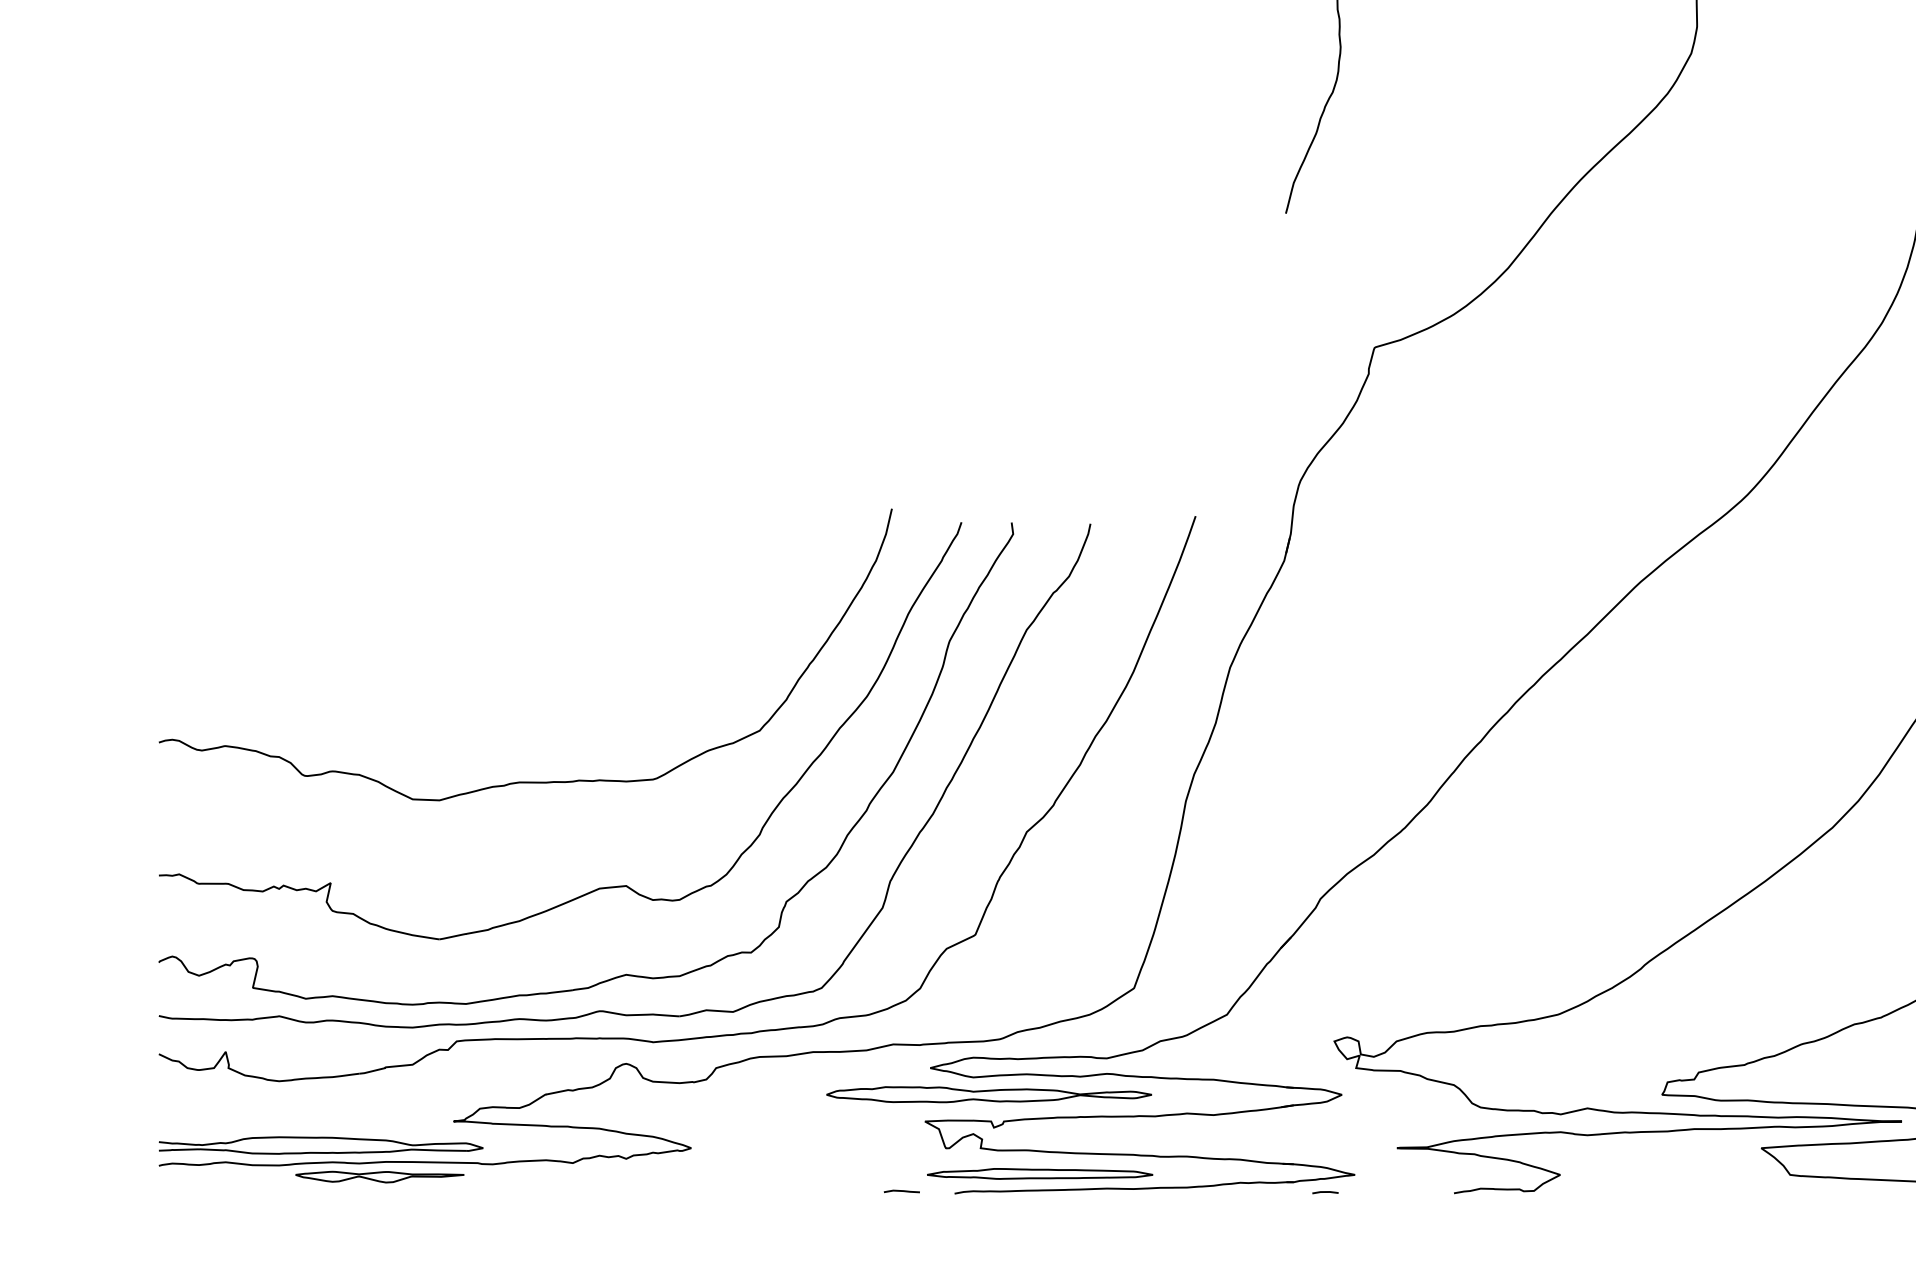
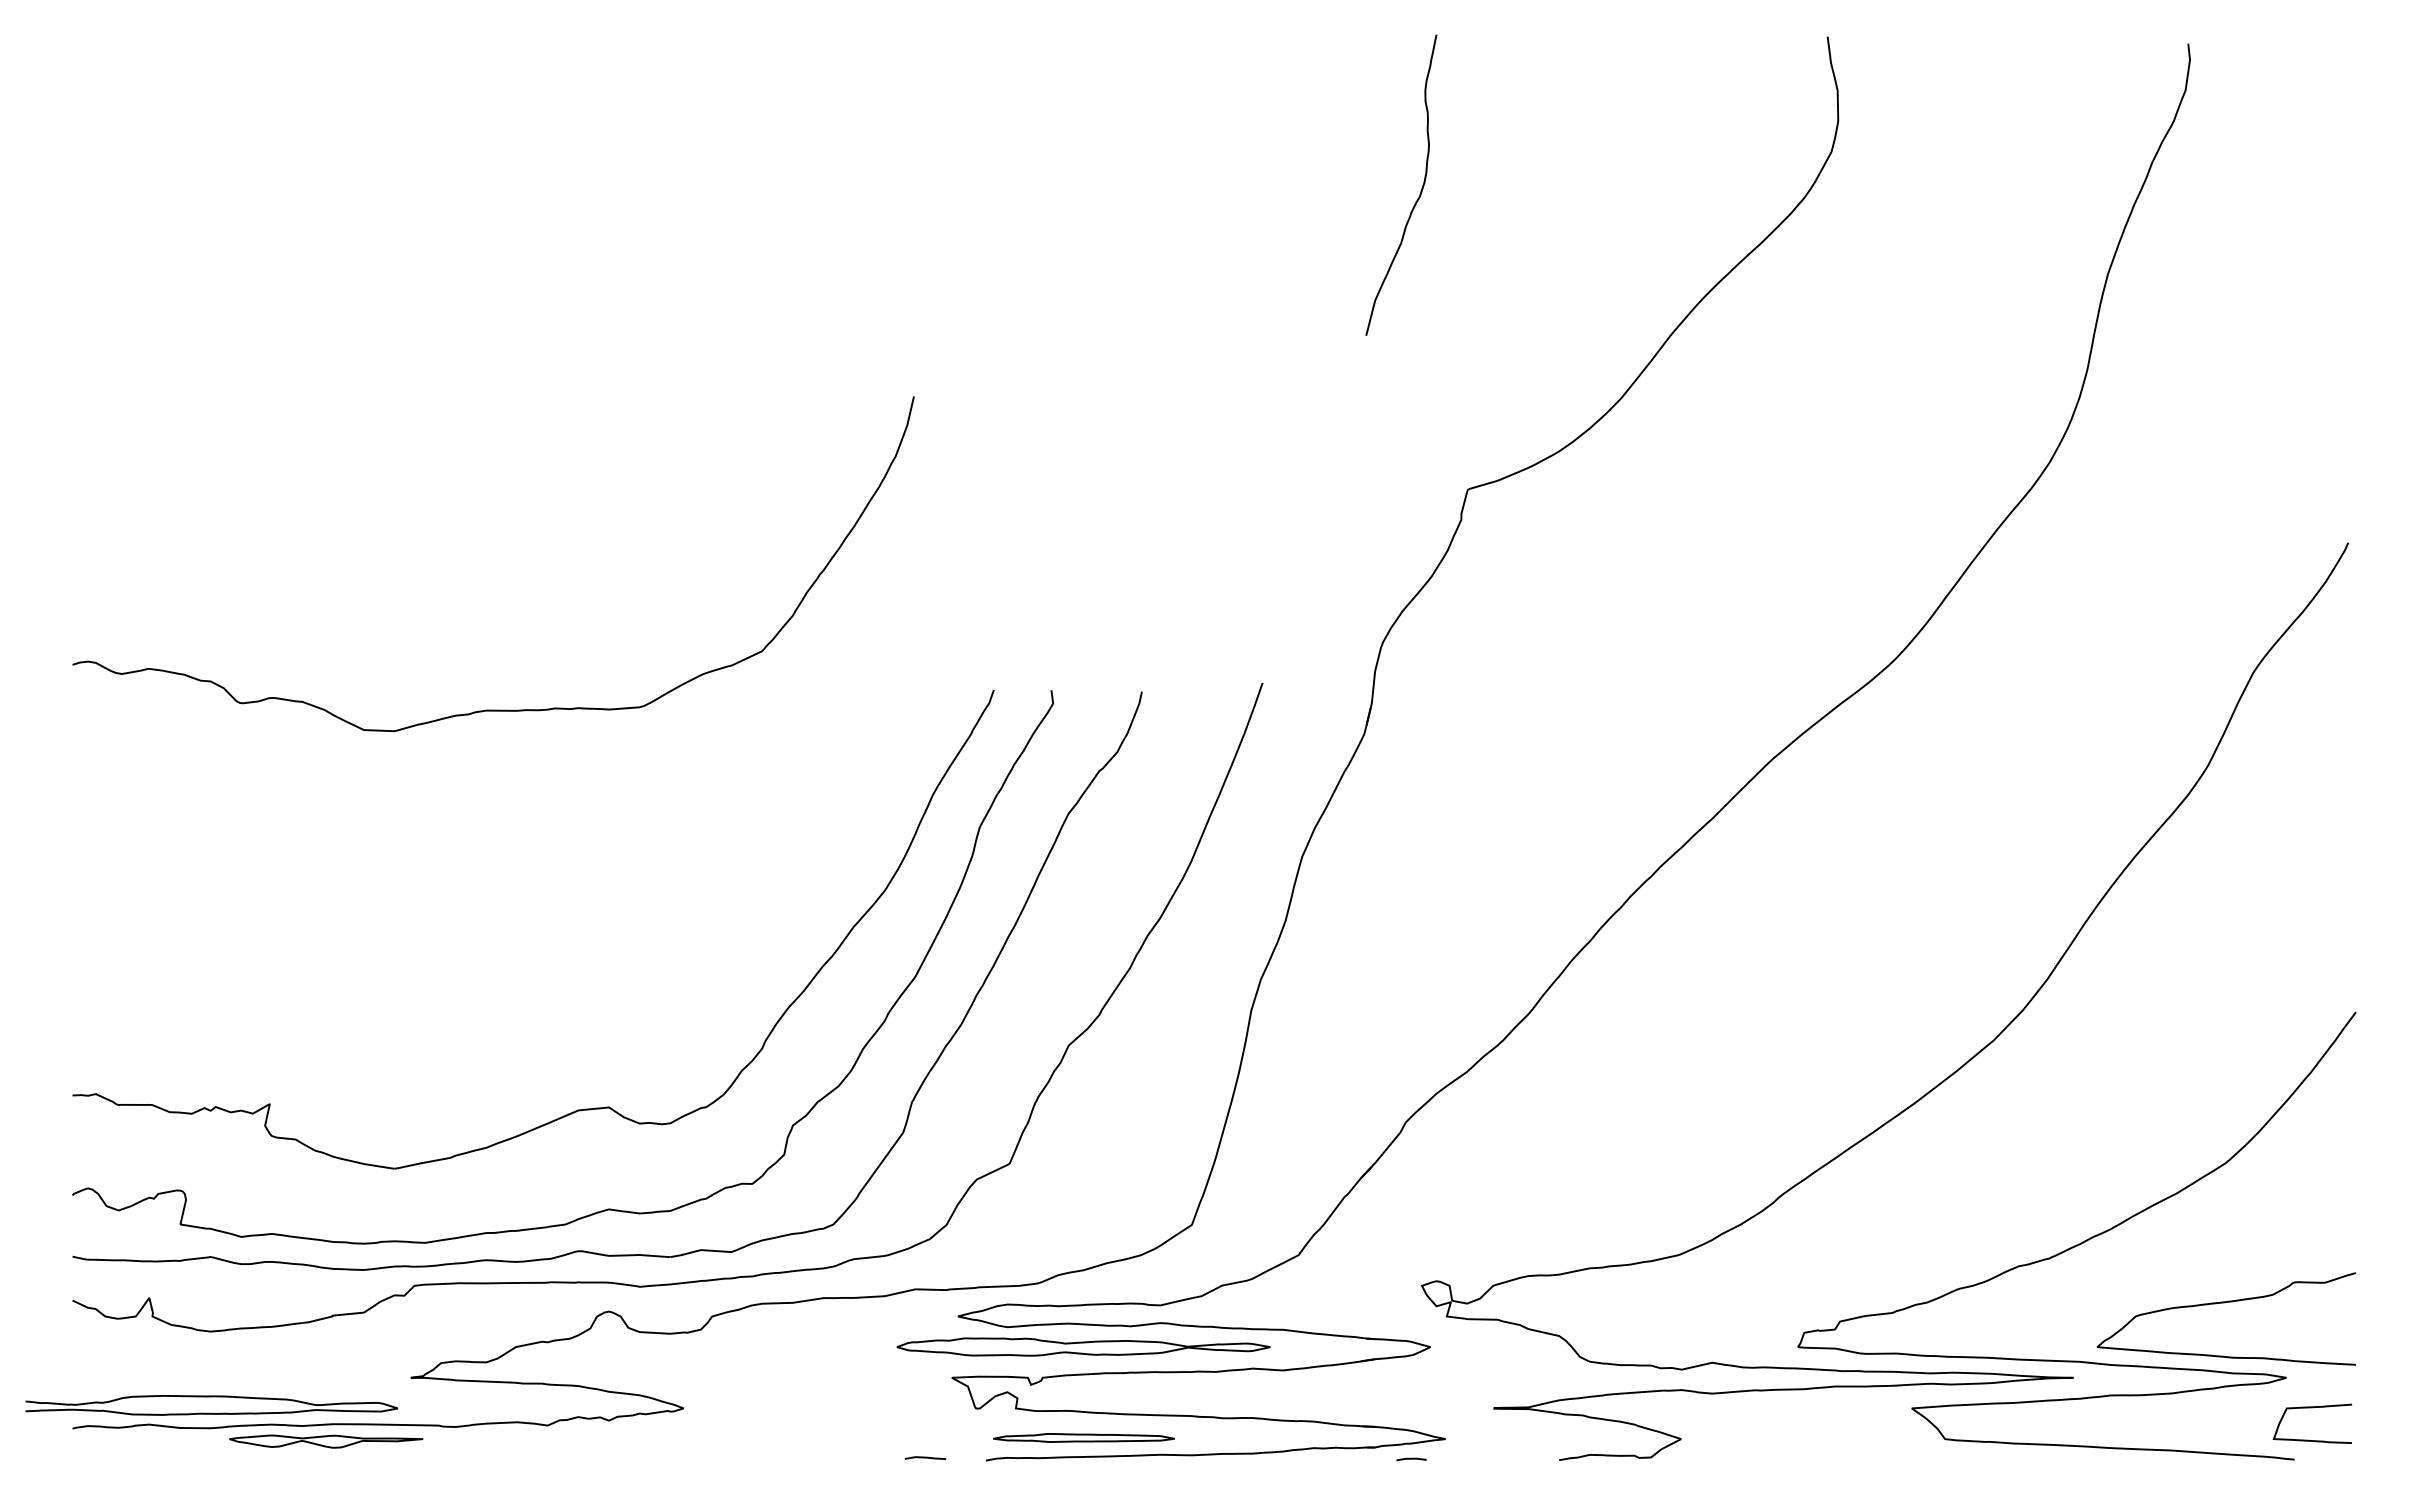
curve: (525, 781) -> (493, 709), moved
part: (989, 1094) -> (1083, 1346), moved
part: (320, 1151) -> (210, 1412), moved
part: (1039, 1173) -> (1083, 1437), size x0.7

